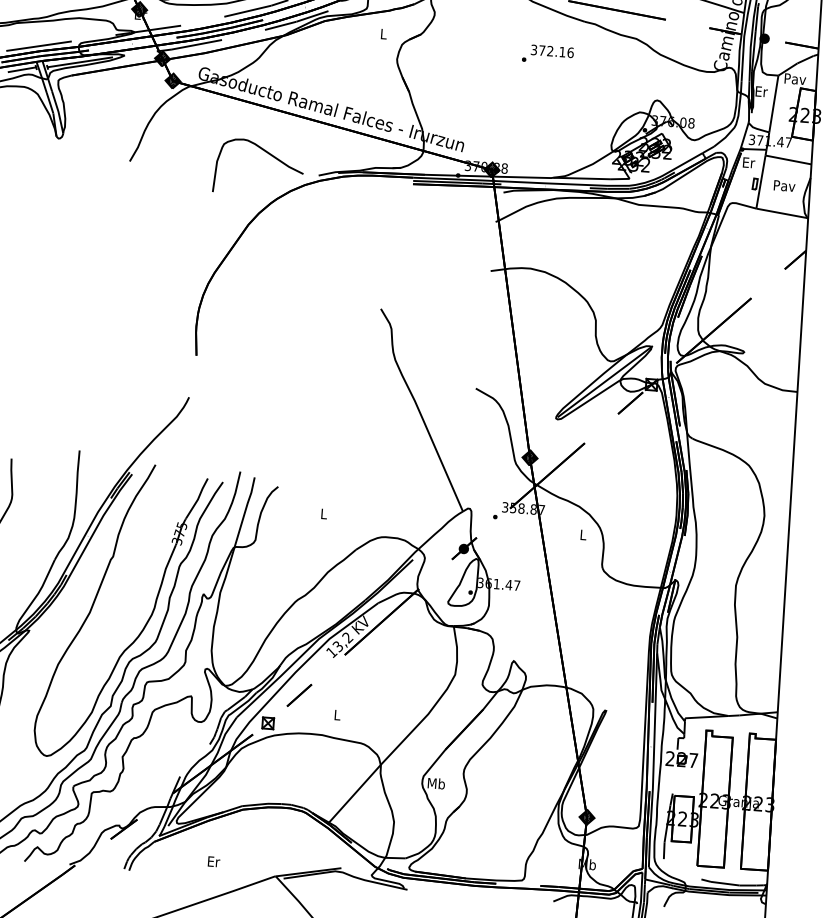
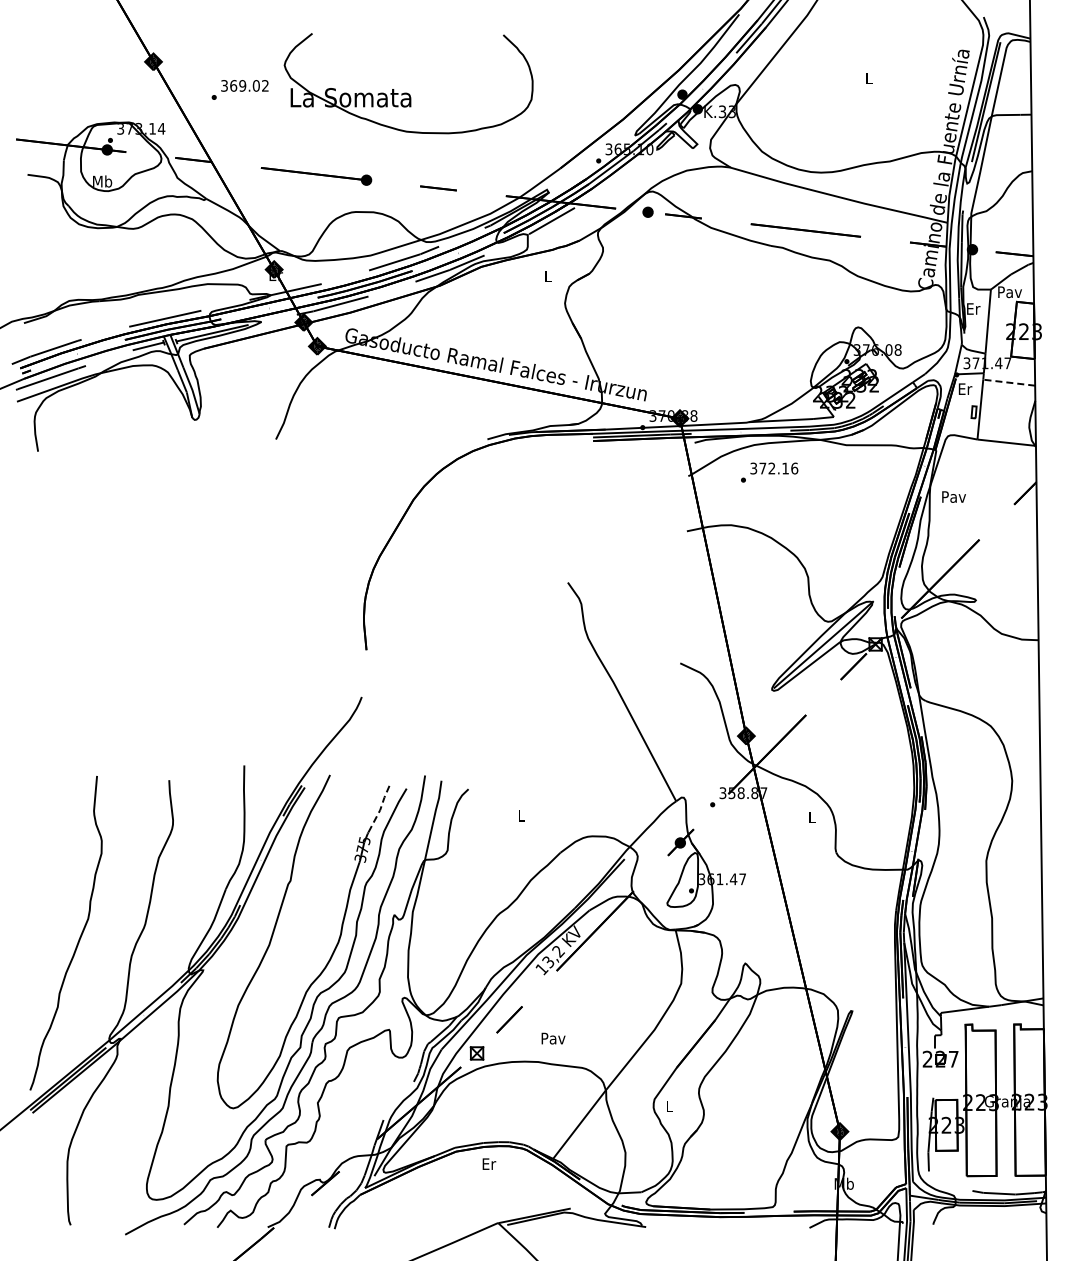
text: (547, 54) -> (769, 472), moved
curve: (269, 154) -> (430, 420), removed
line: (787, 159) -> (1008, 382), solid -> dashed
text: (784, 185) -> (953, 496), moved
line: (198, 499) -> (380, 810), solid -> dashed
text: (337, 715) -> (553, 1038), L -> Pav
text: (436, 783) -> (669, 1106), Mb -> L
text: (214, 861) -> (489, 1163), moved

